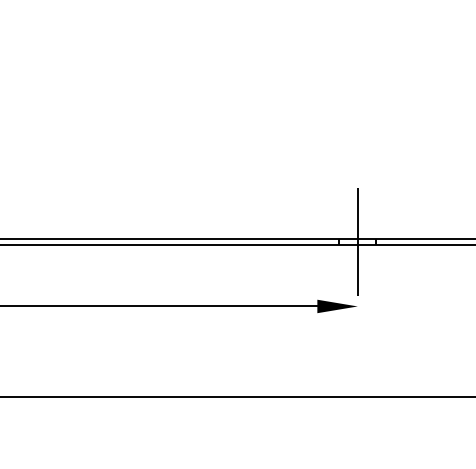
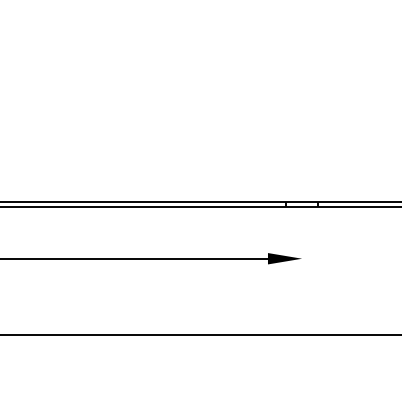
line: (357, 241) -> (301, 203), removed

